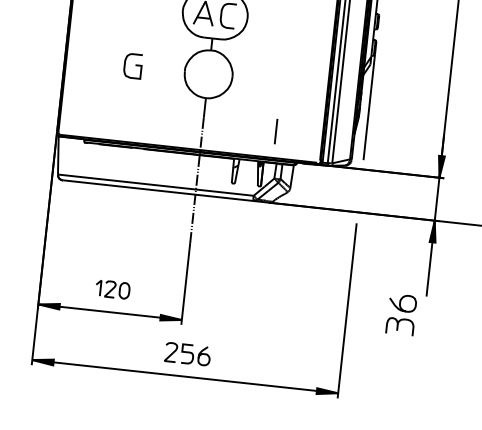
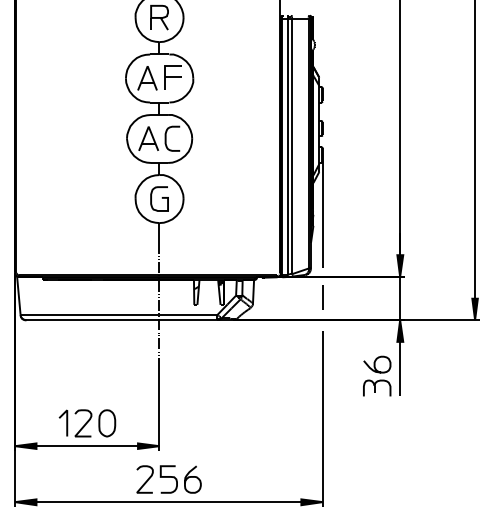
curve: (135, 65) -> (161, 198), moved
line: (275, 131) -> (322, 297), moved
part: (112, 289) -> (87, 423), size x1.67
part: (401, 314) -> (377, 375), moved
part: (187, 354) -> (168, 479), size x1.43

